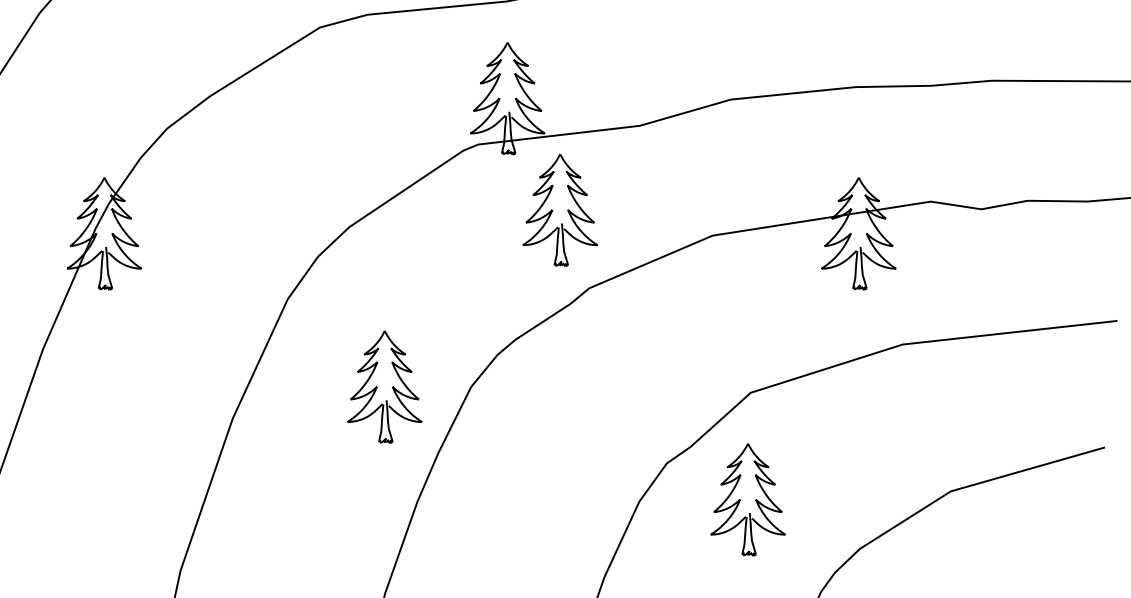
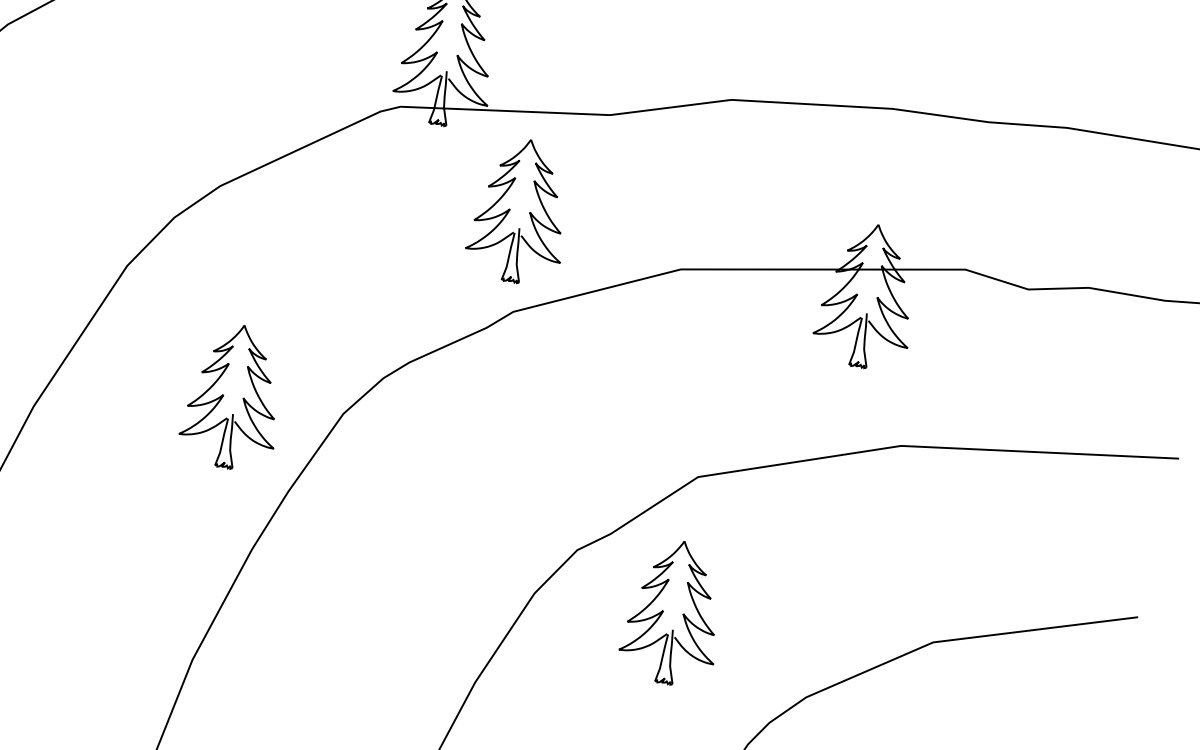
part: (559, 210) -> (518, 211), moved

